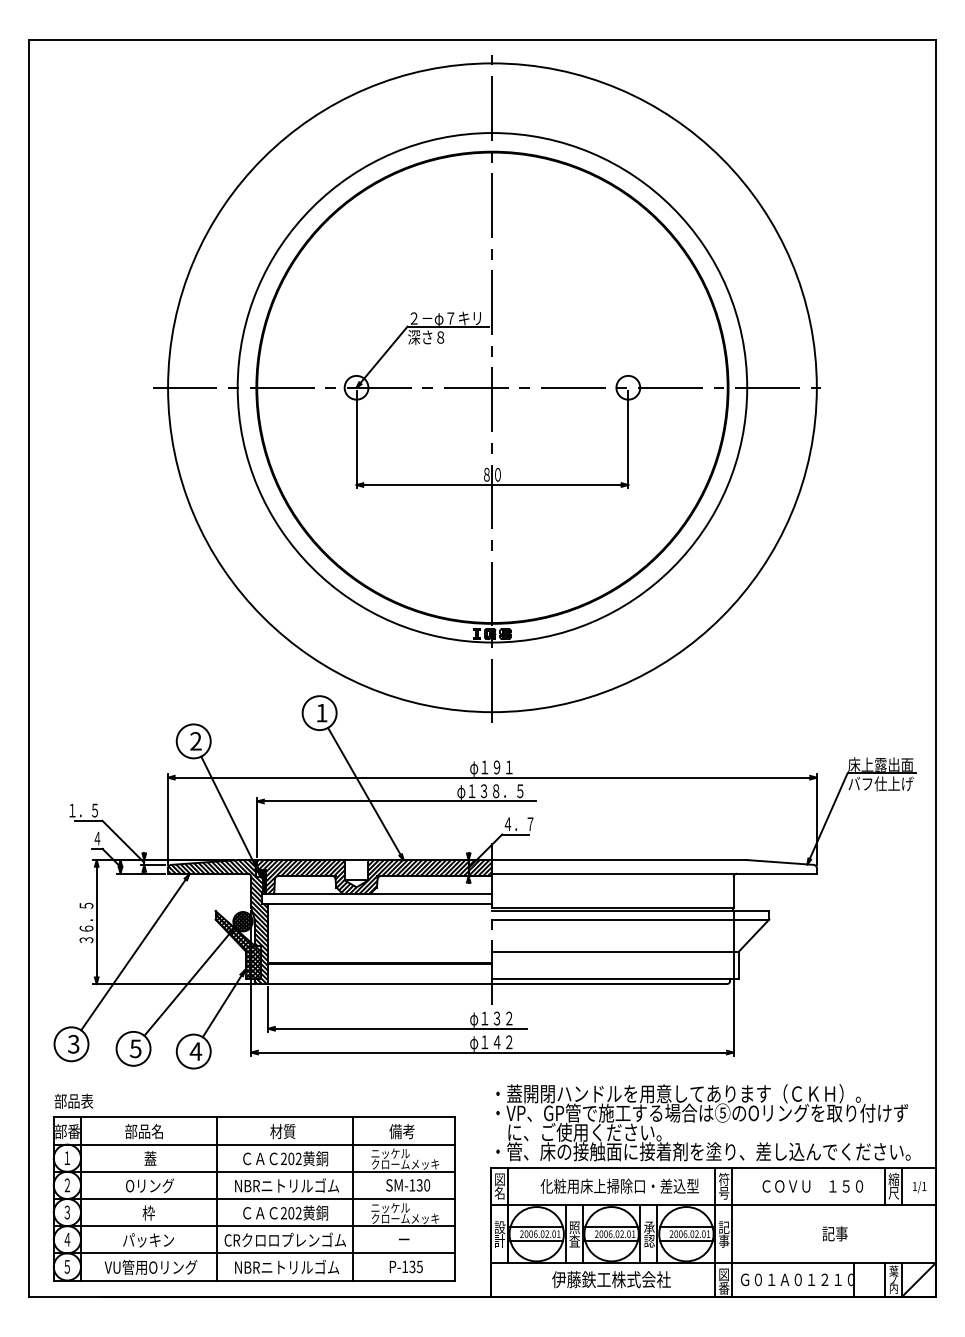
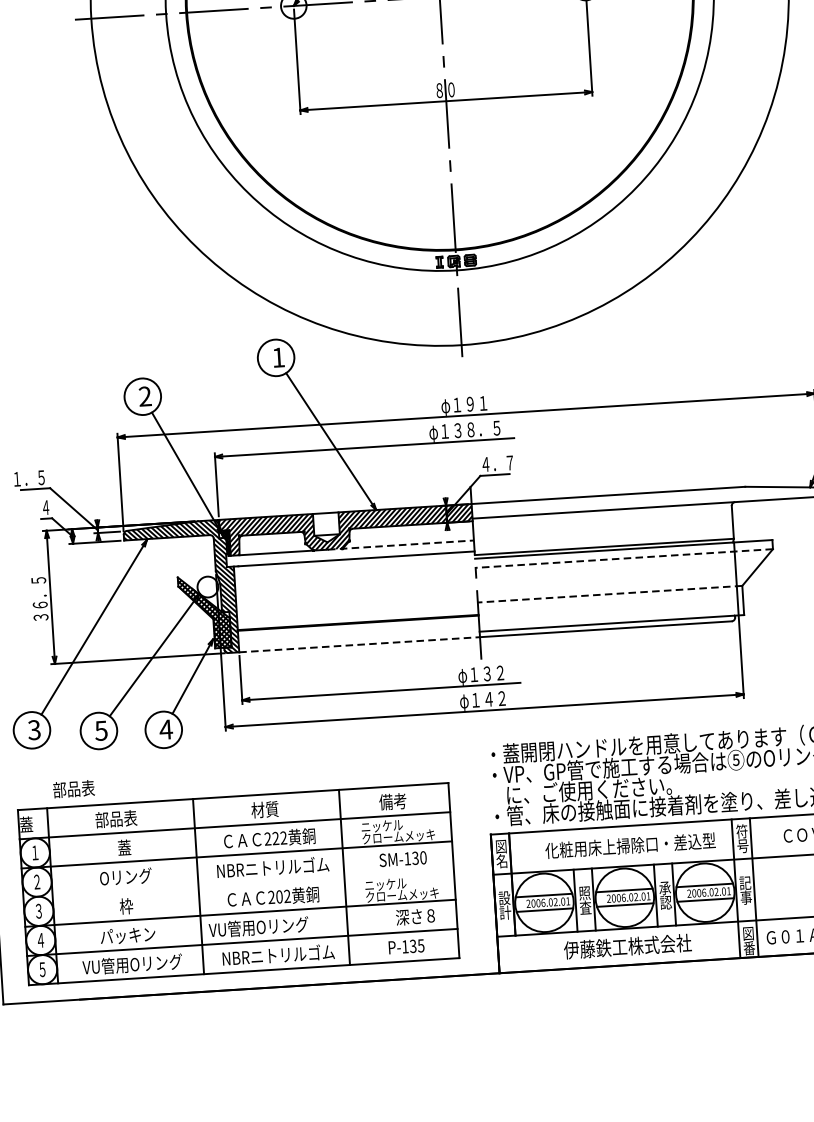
line: (424, 894) -> (400, 545), solid -> dashed
line: (630, 919) -> (623, 558), solid -> dashed
hatch: (242, 921) -> (207, 586), removed
line: (615, 951) -> (609, 593), solid -> dashed
line: (380, 984) -> (359, 645), solid -> dashed
text: (73, 1100) -> (73, 788), moved
text: (67, 1131) -> (33, 824), 部番 -> 蓋
text: (157, 1131) -> (130, 818), 部品名 -> 部品表
text: (291, 1158) -> (275, 838), 202 -> 222
line: (253, 1198) -> (237, 883), removed
text: (284, 1239) -> (273, 925), CRクロロプレンゴム -> VU管用Oリング
text: (416, 1239) -> (415, 916), ー -> 深さ８

